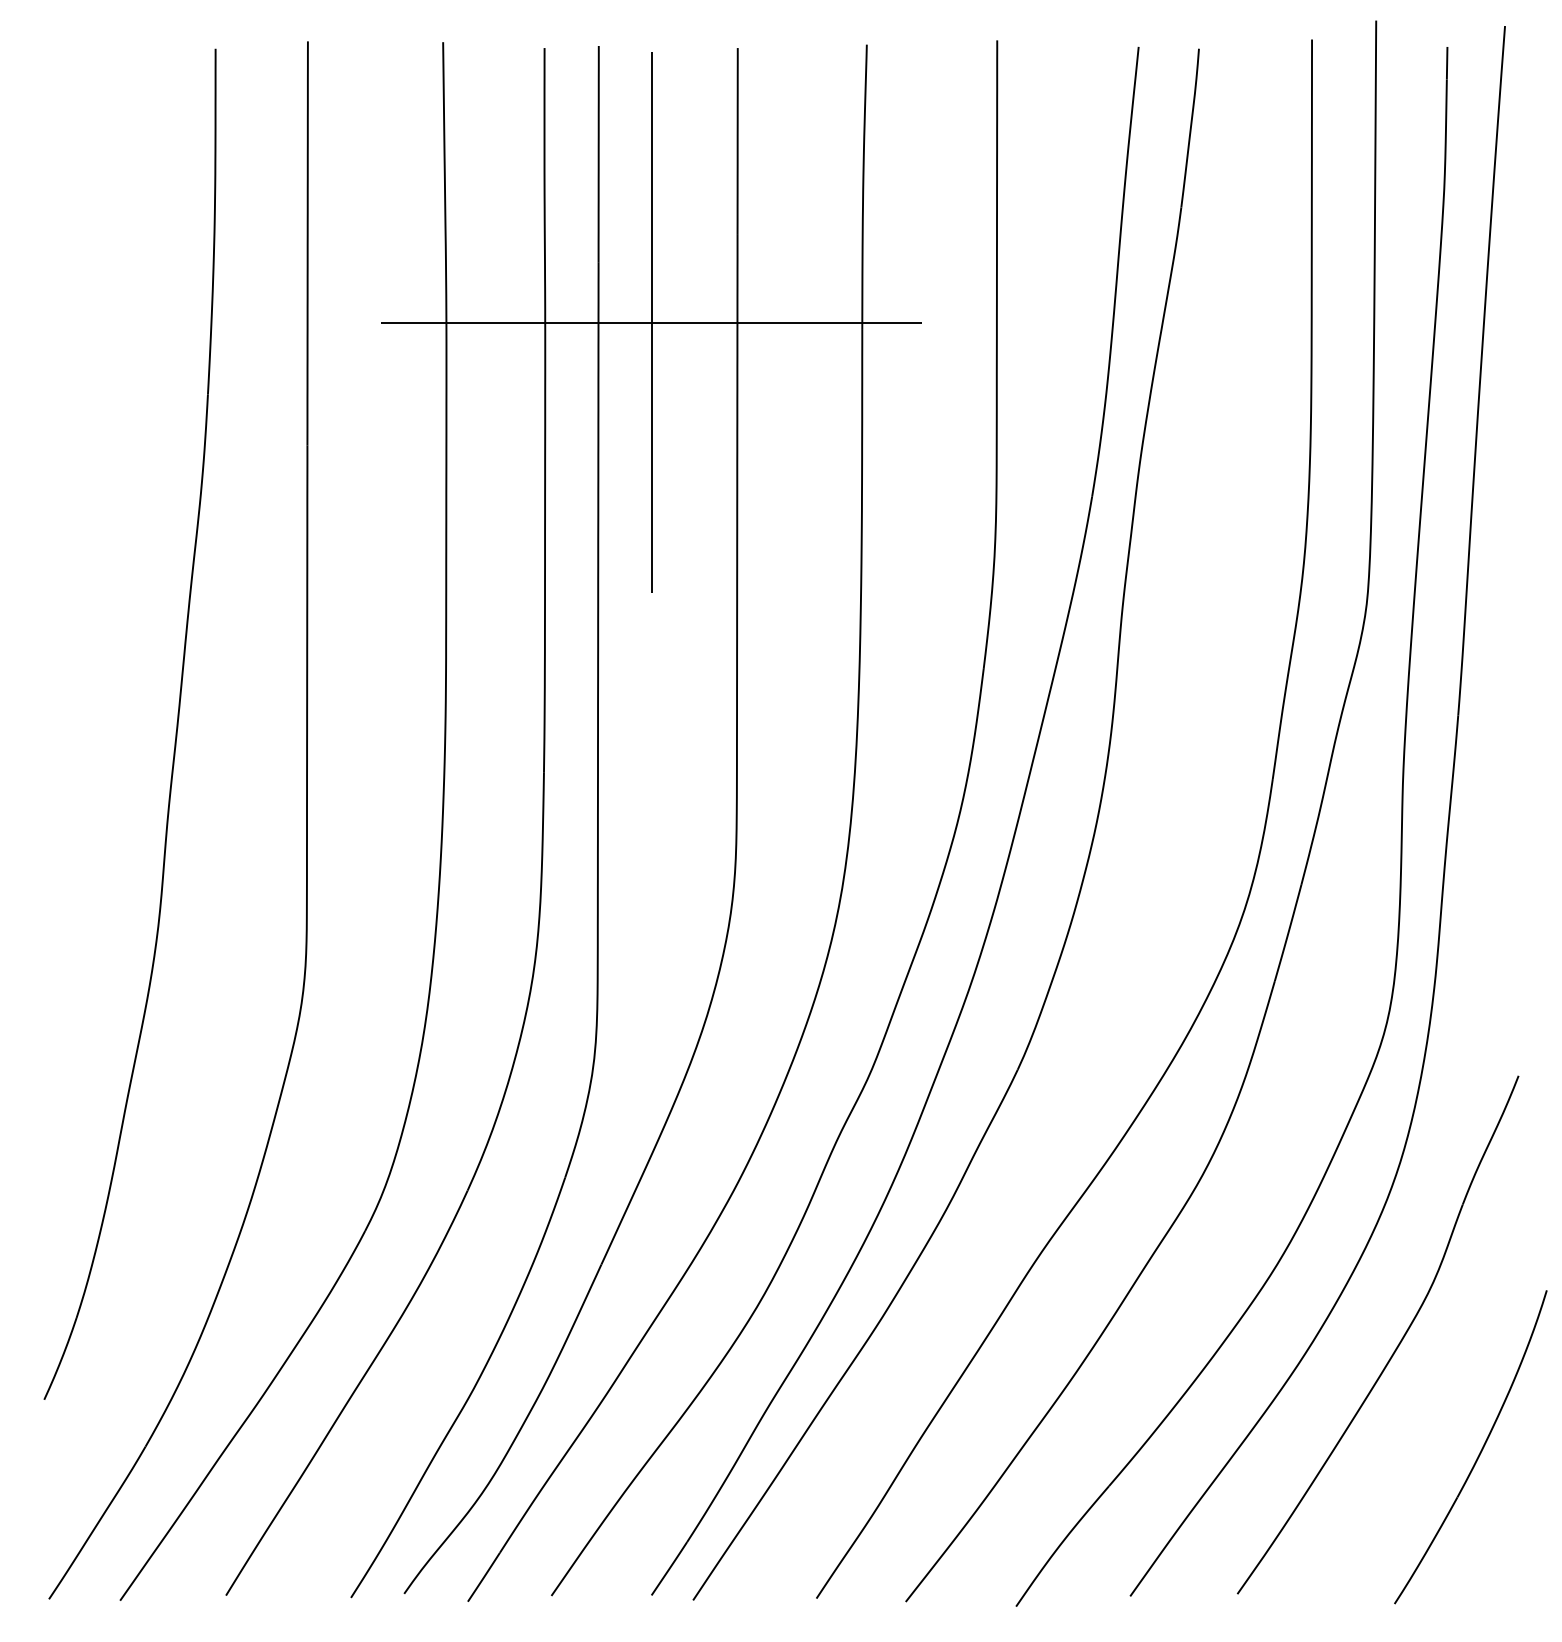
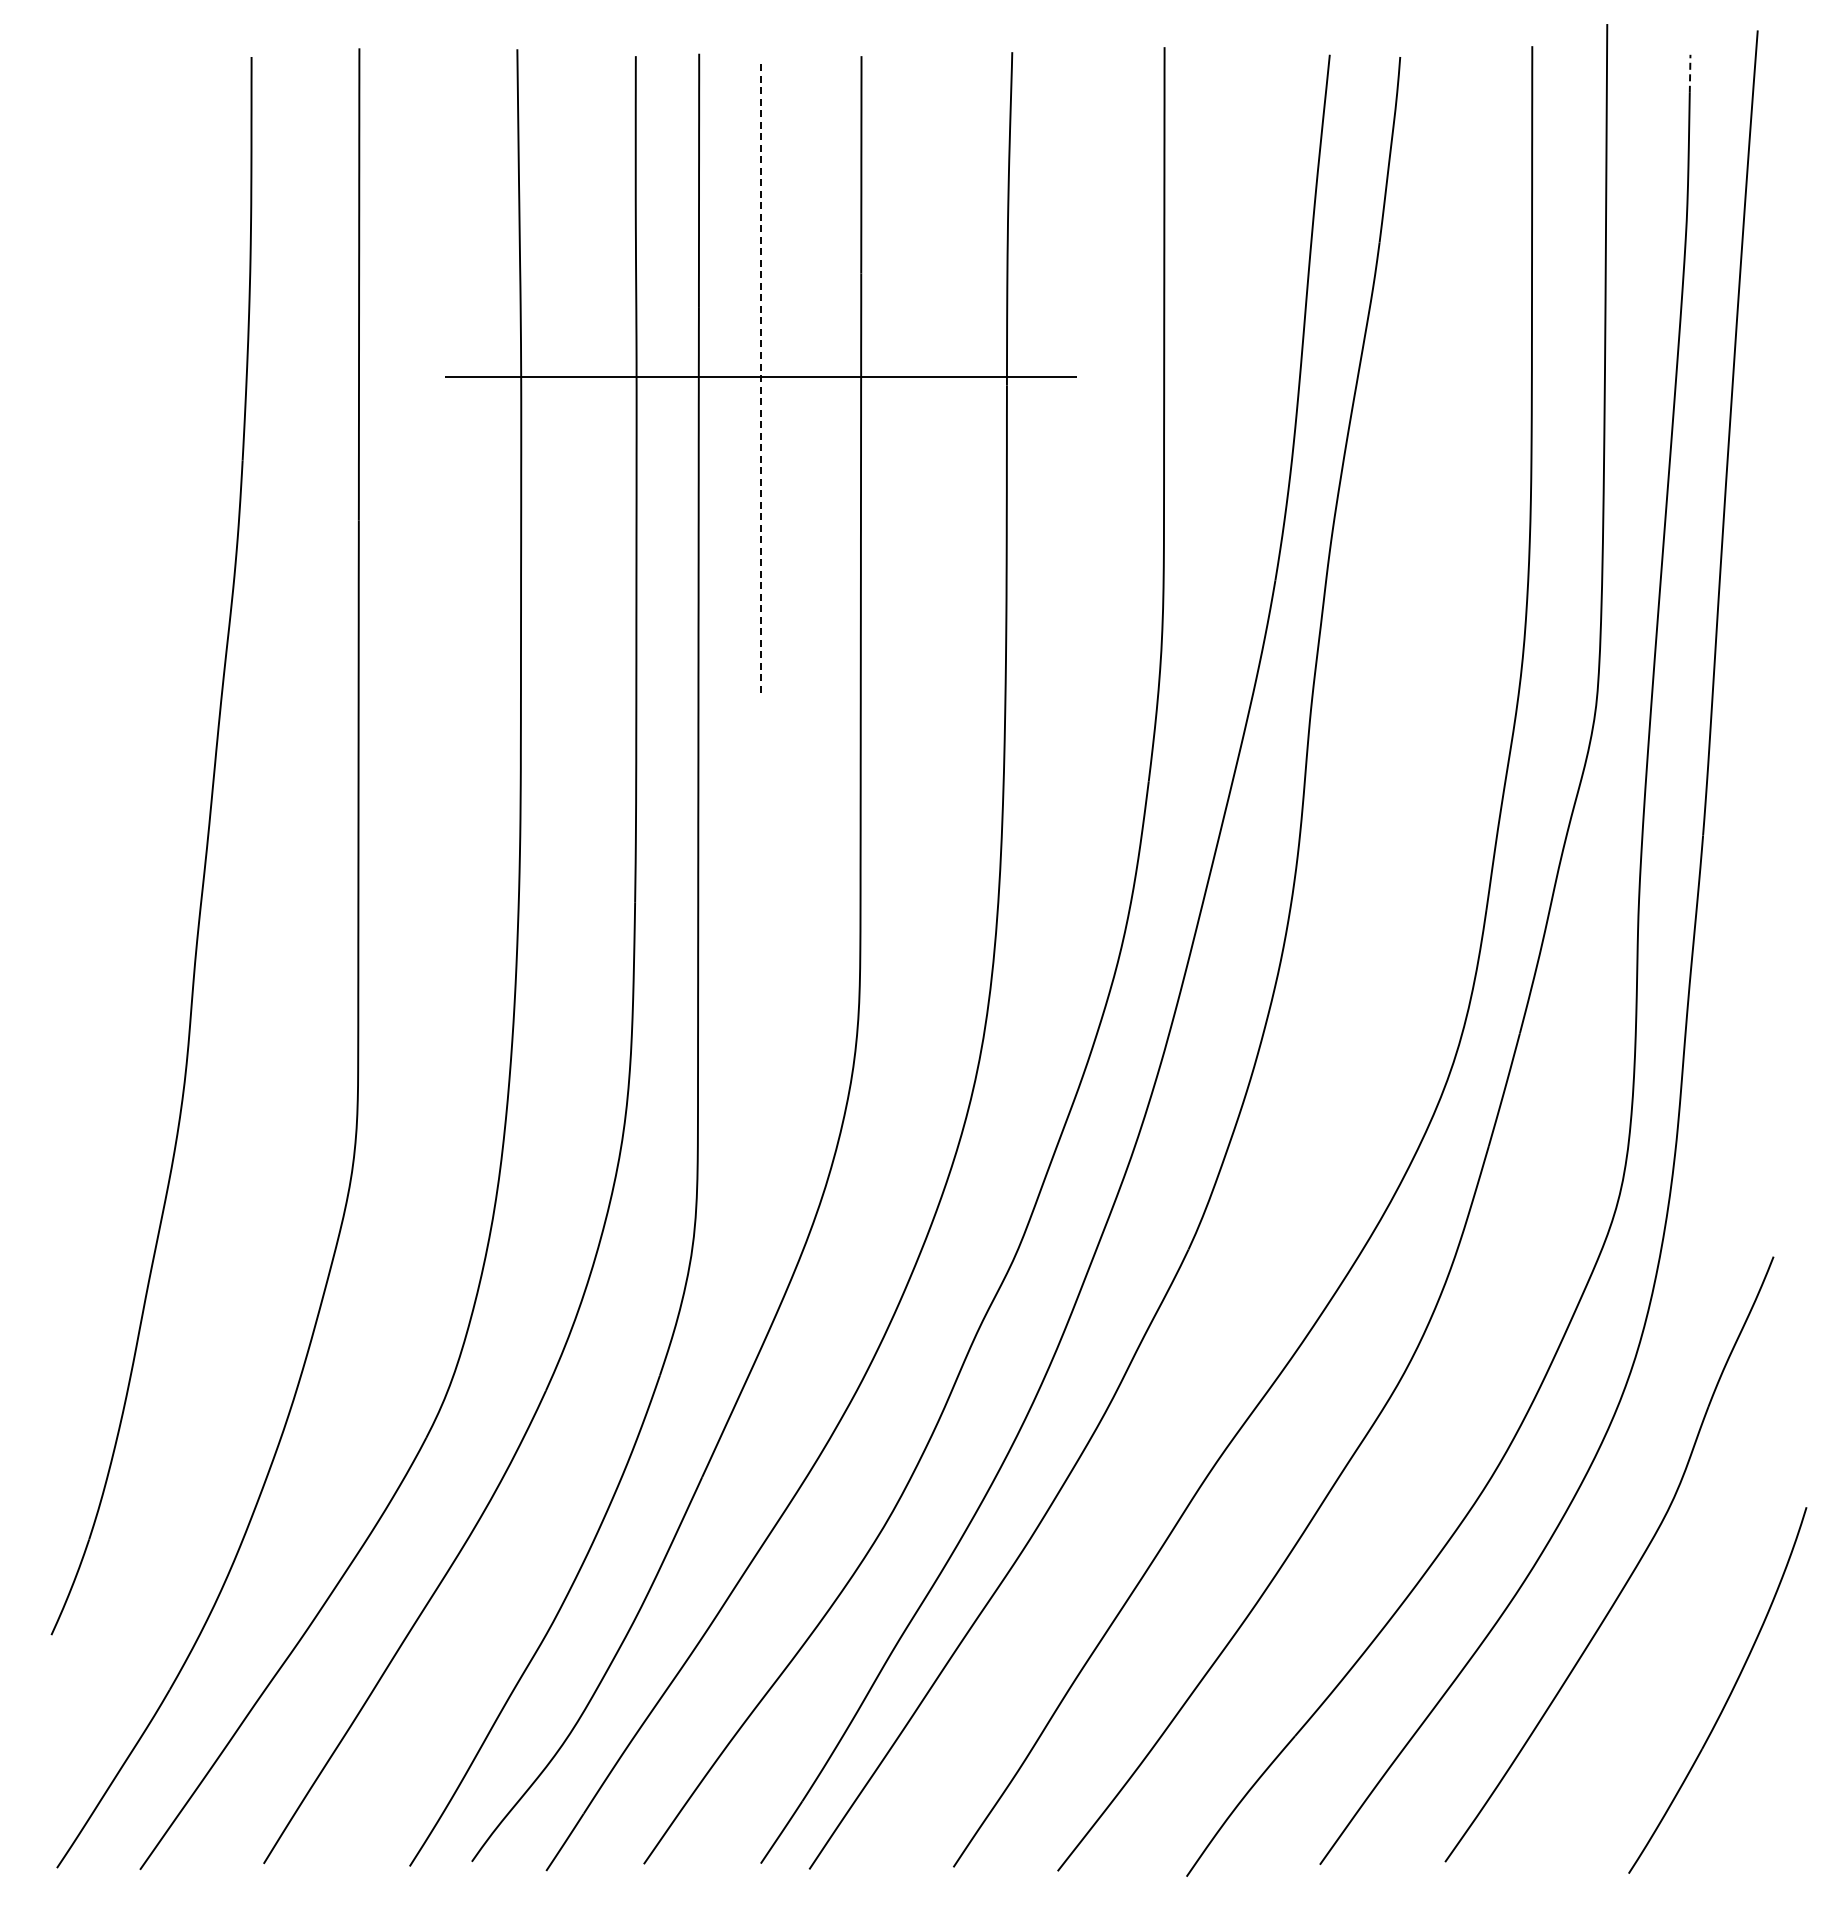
line: (1447, 62) -> (1690, 73), solid -> dashed
line: (652, 322) -> (761, 376), solid -> dashed

